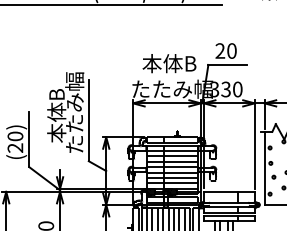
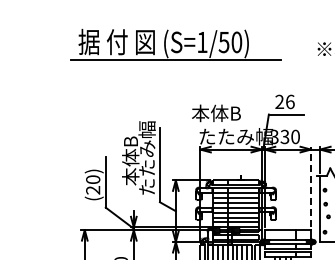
text: (232, 50) -> (290, 101), 20 -> 26
text: (169, 63) -> (216, 113), moved
line: (255, 143) -> (311, 186), solid -> dashed

